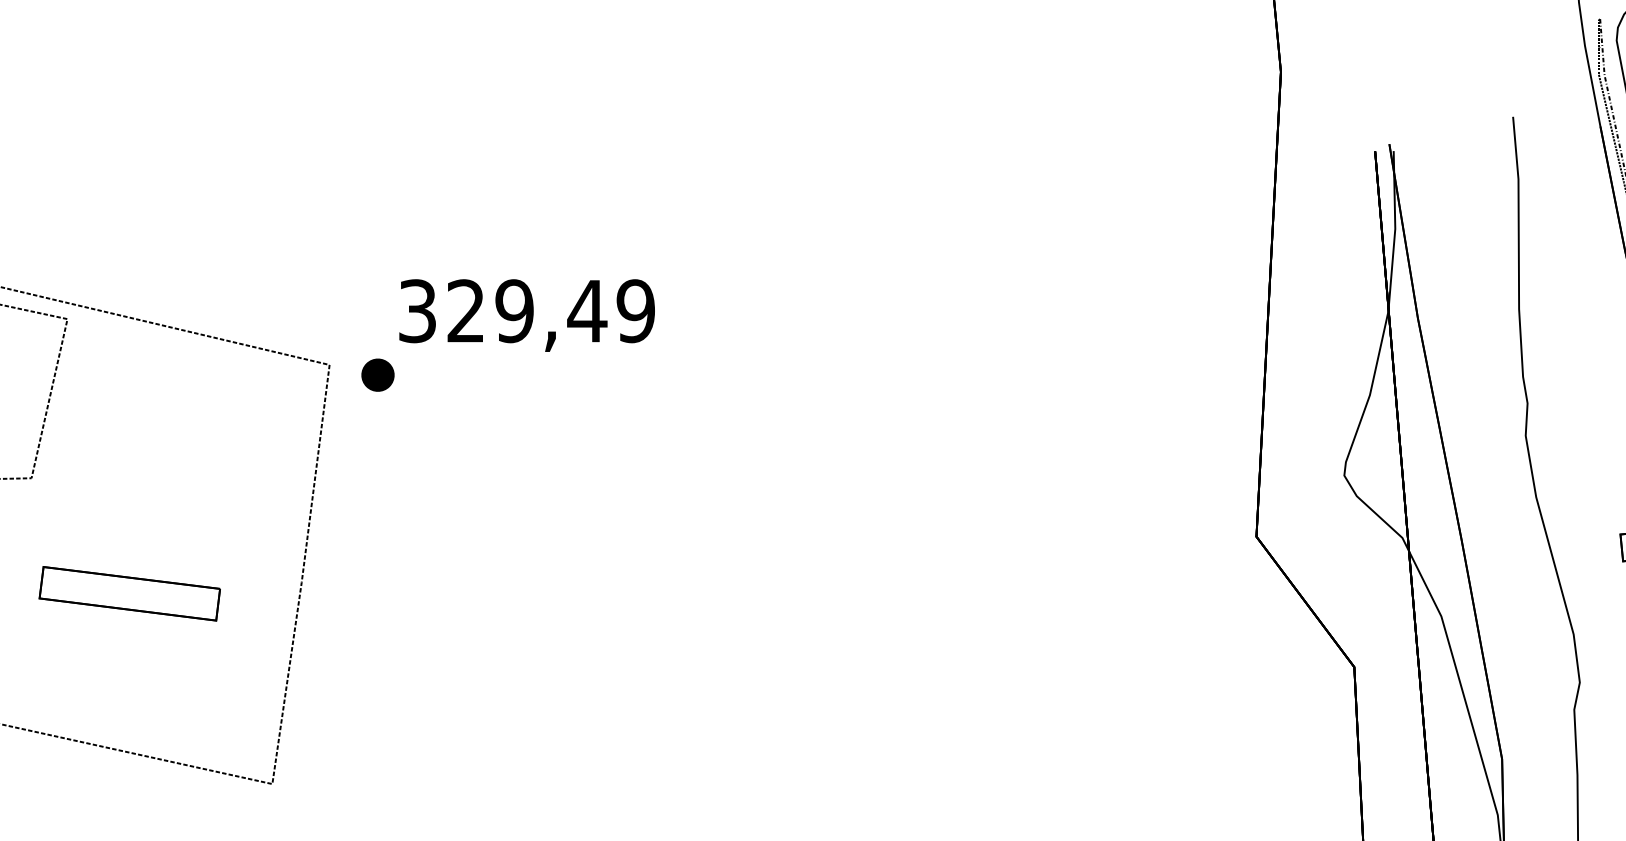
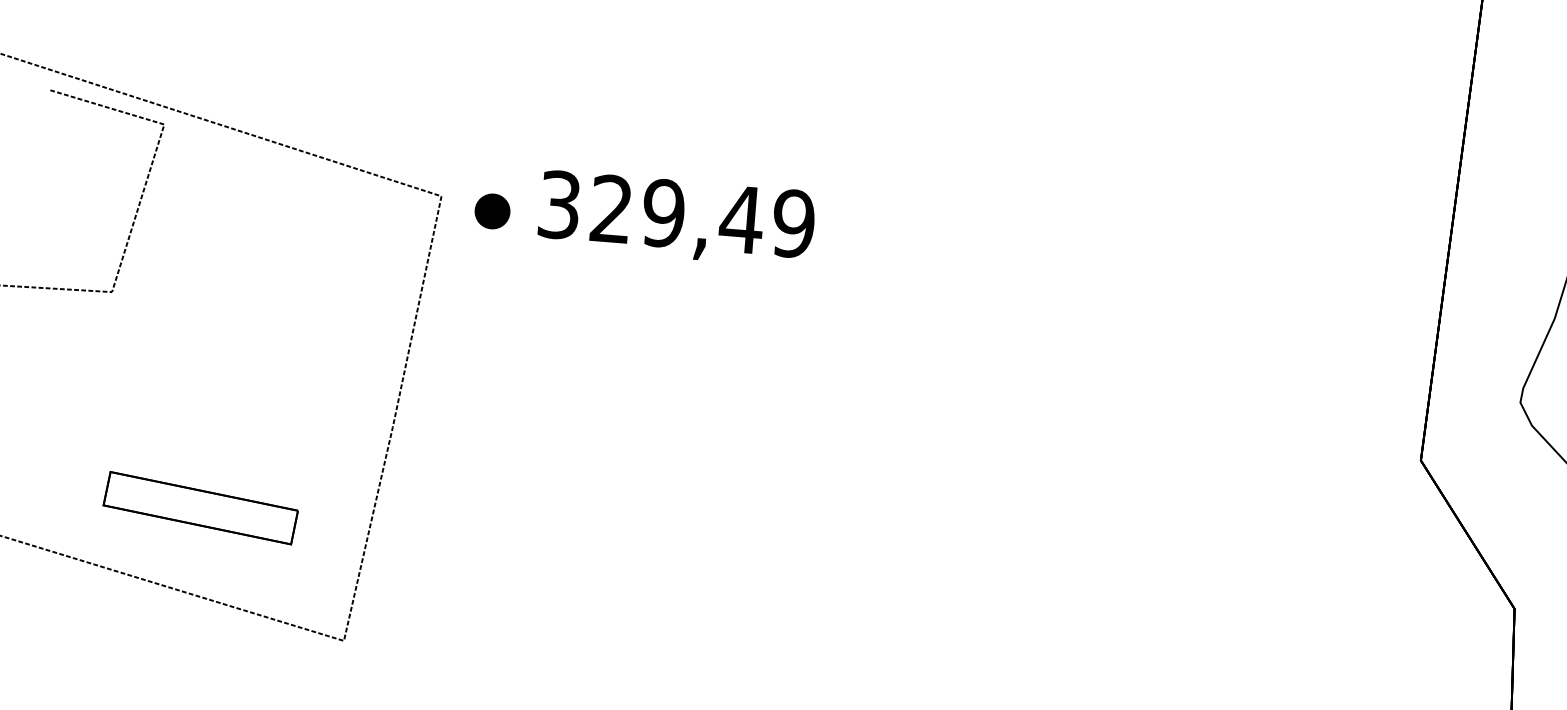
text: (526, 315) -> (676, 218), moved
part: (129, 593) -> (200, 507), moved

